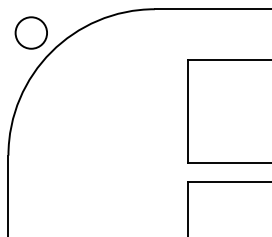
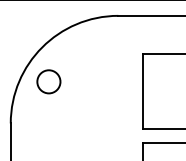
circle: (30, 32) -> (48, 81), moved

